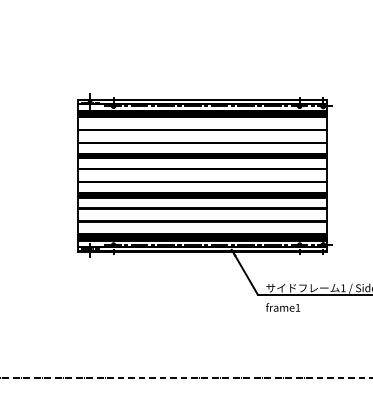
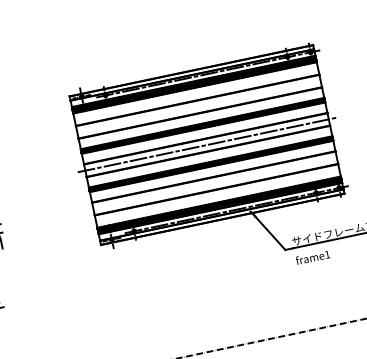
line: (202, 175) -> (206, 144), added

